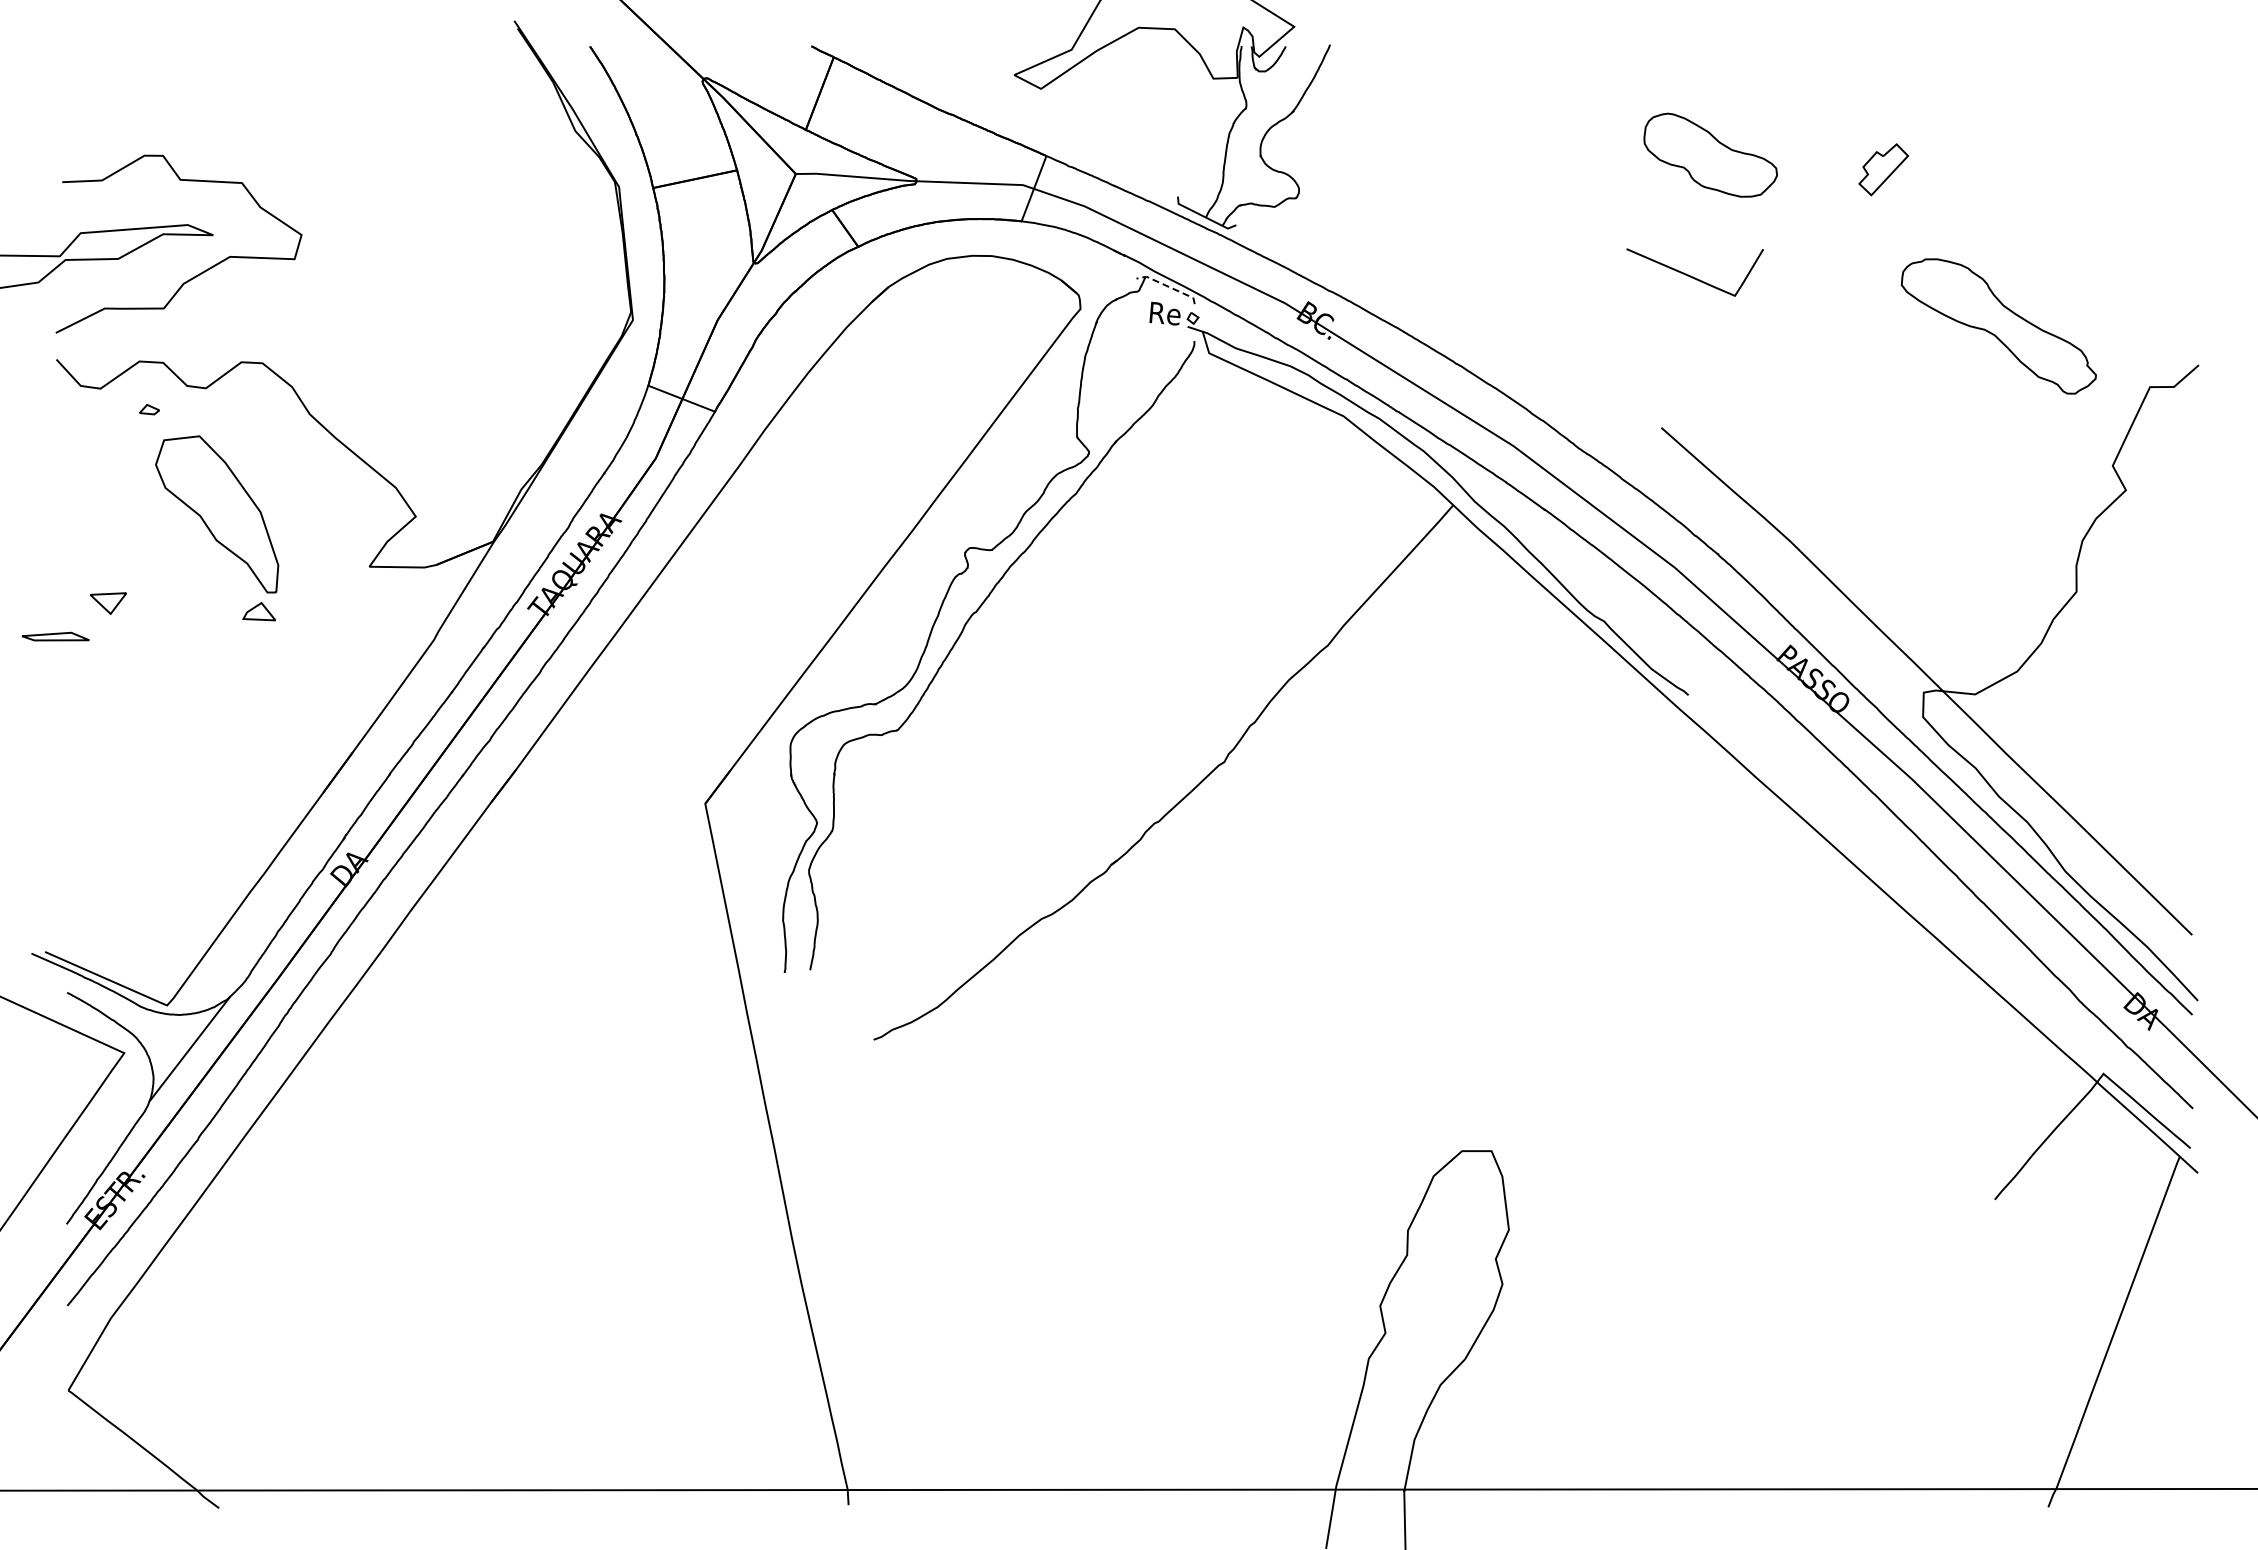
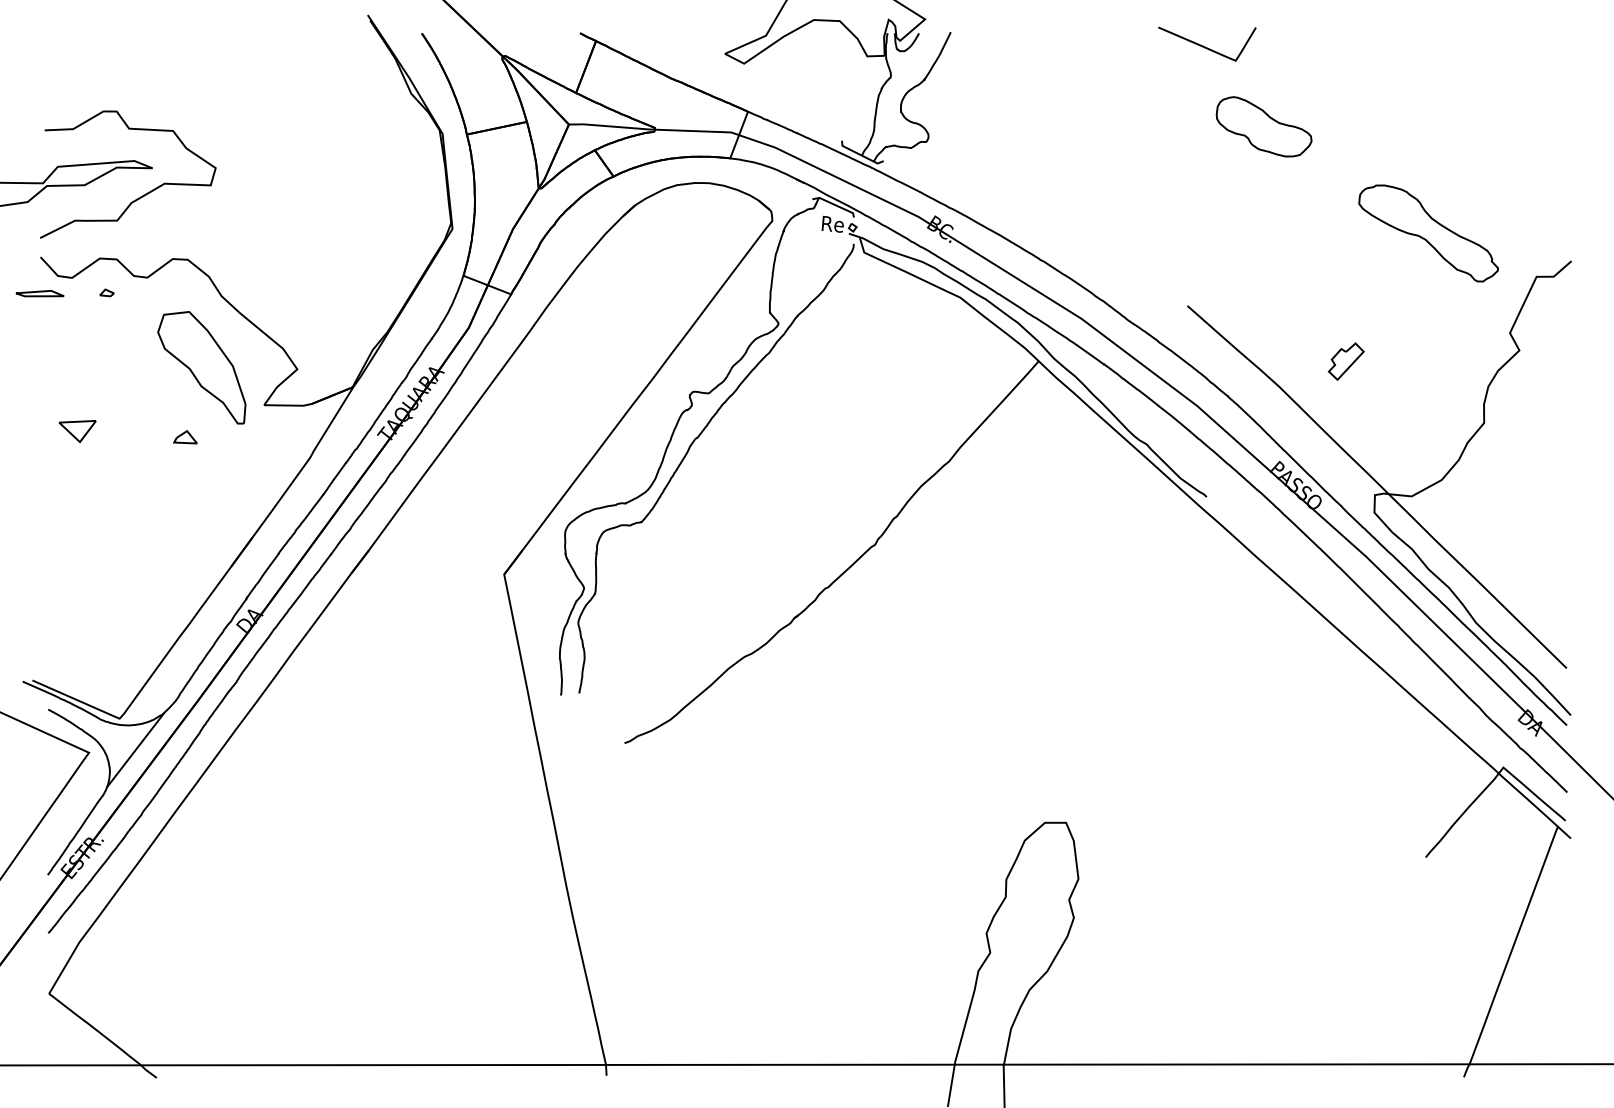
part: (1710, 154) -> (1263, 126), moved
part: (1883, 169) -> (1346, 361), moved
curve: (1693, 276) -> (1206, 46), moved
line: (1168, 286) -> (835, 204), dashed -> solid
part: (217, 514) -> (202, 367), moved
part: (108, 603) -> (77, 431), size x1.43
part: (55, 636) -> (39, 293), moved

